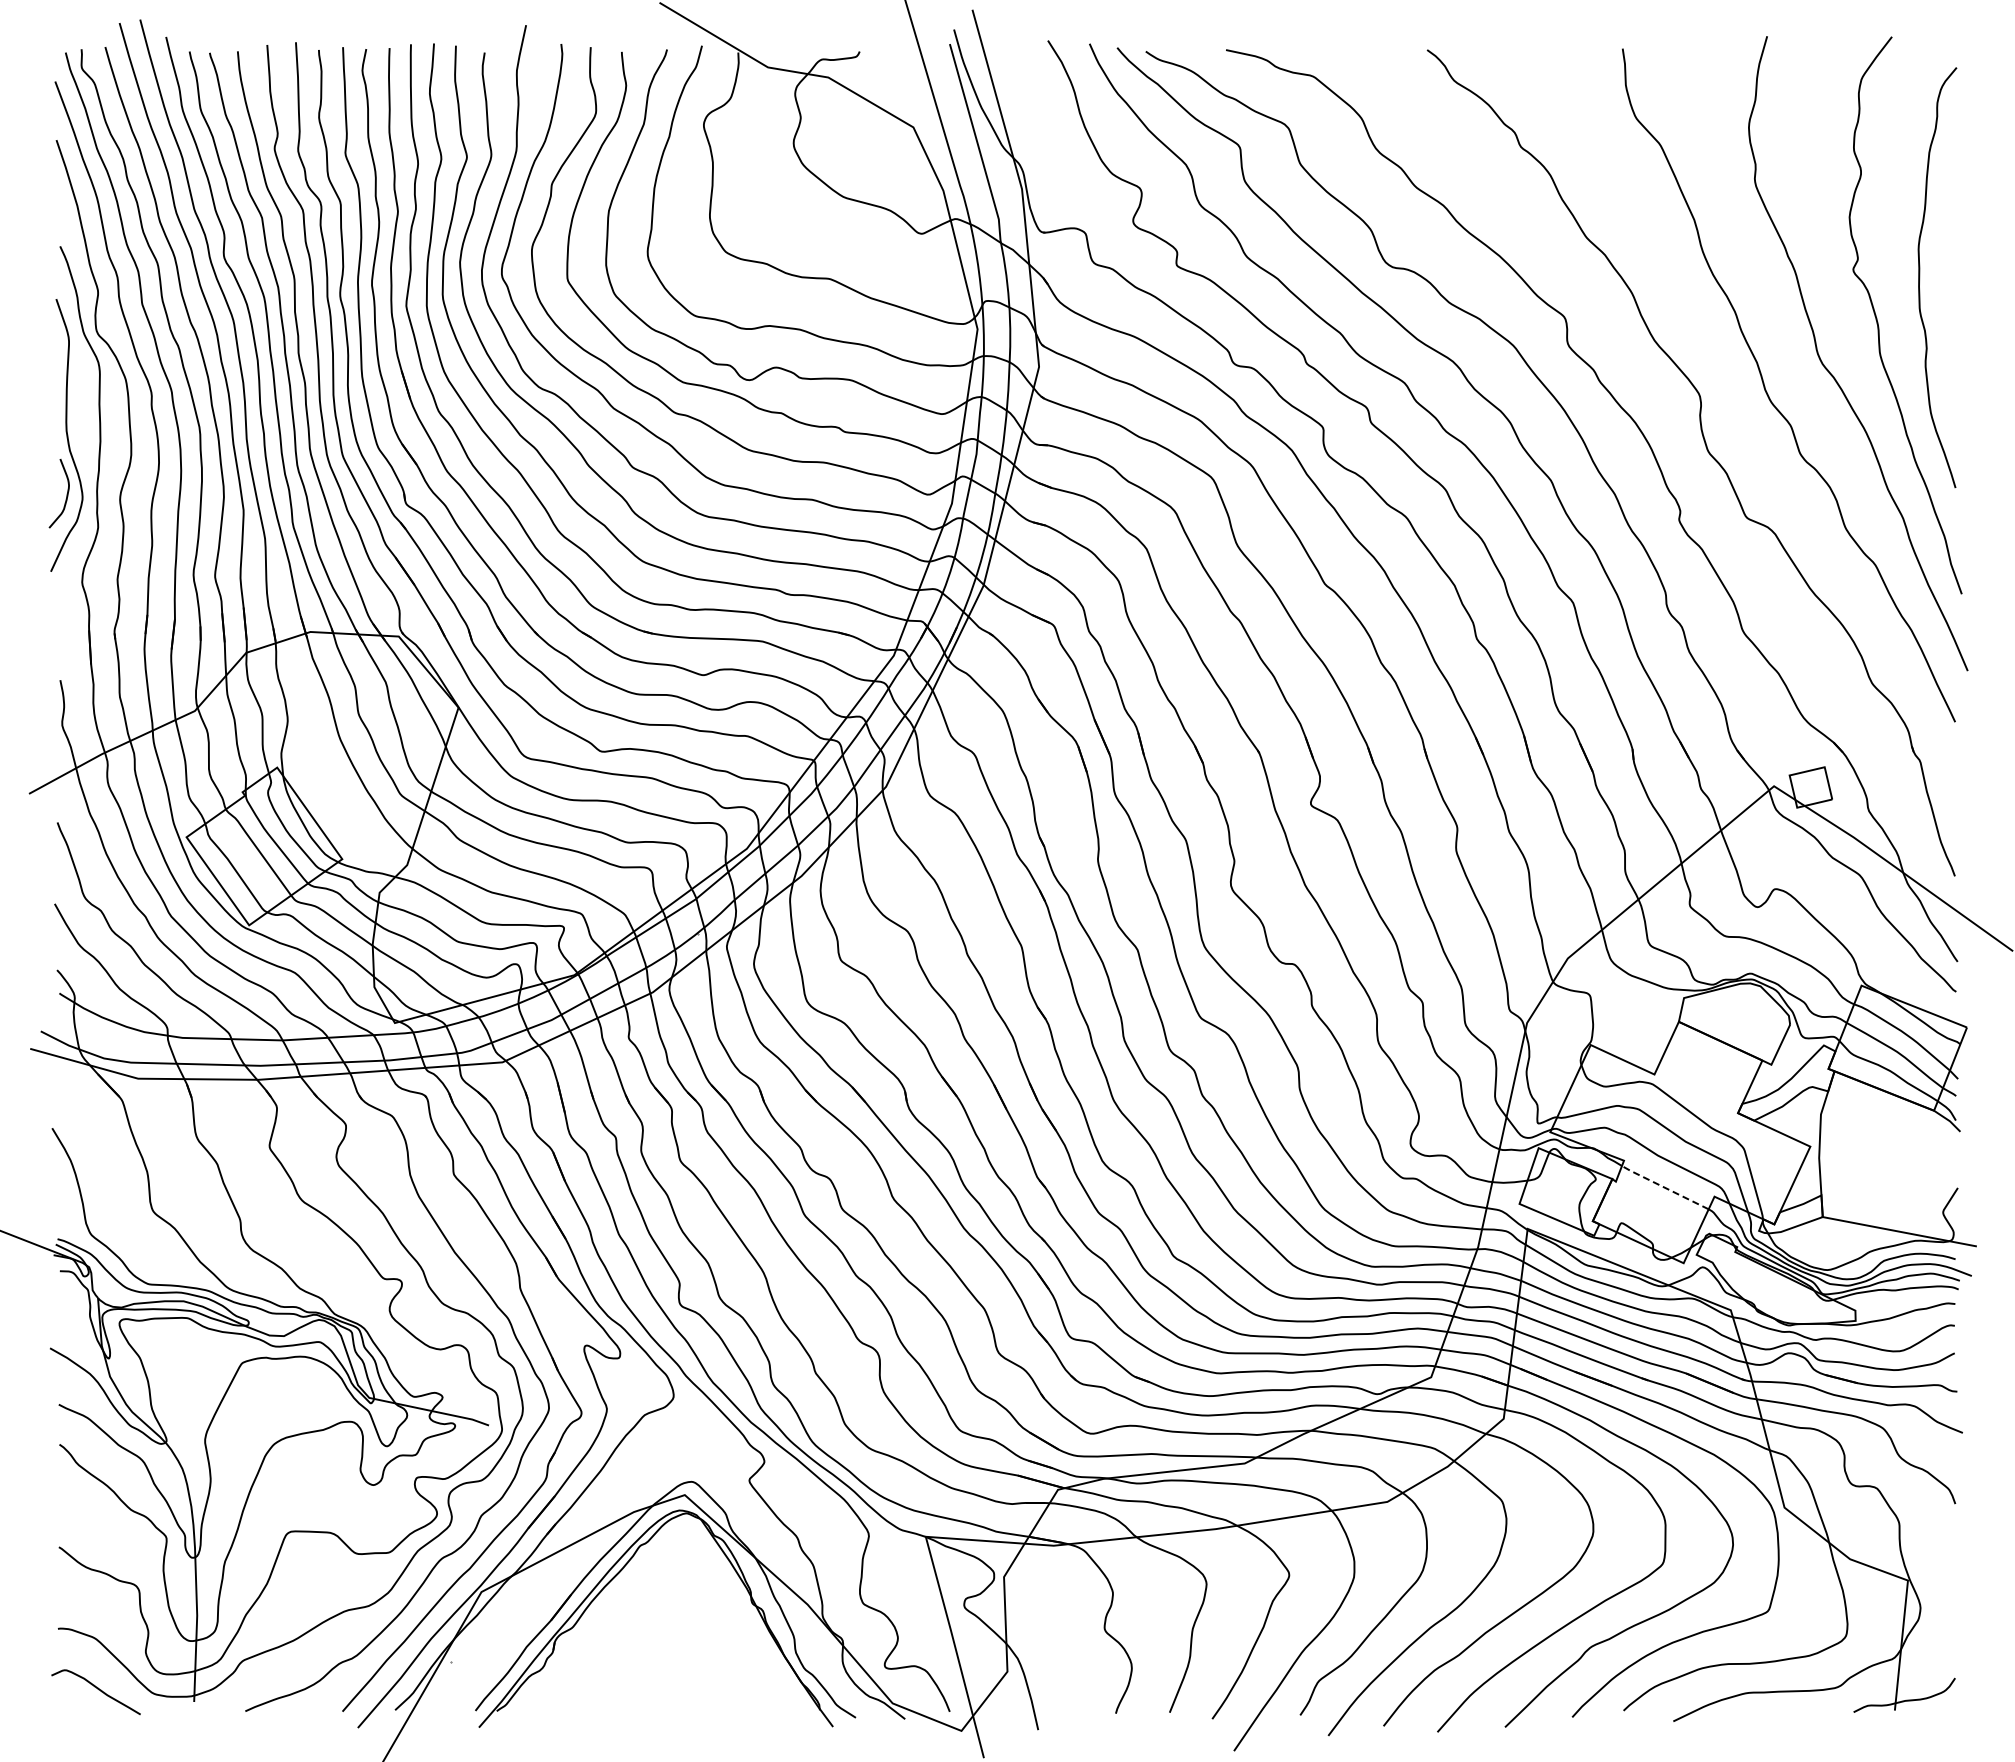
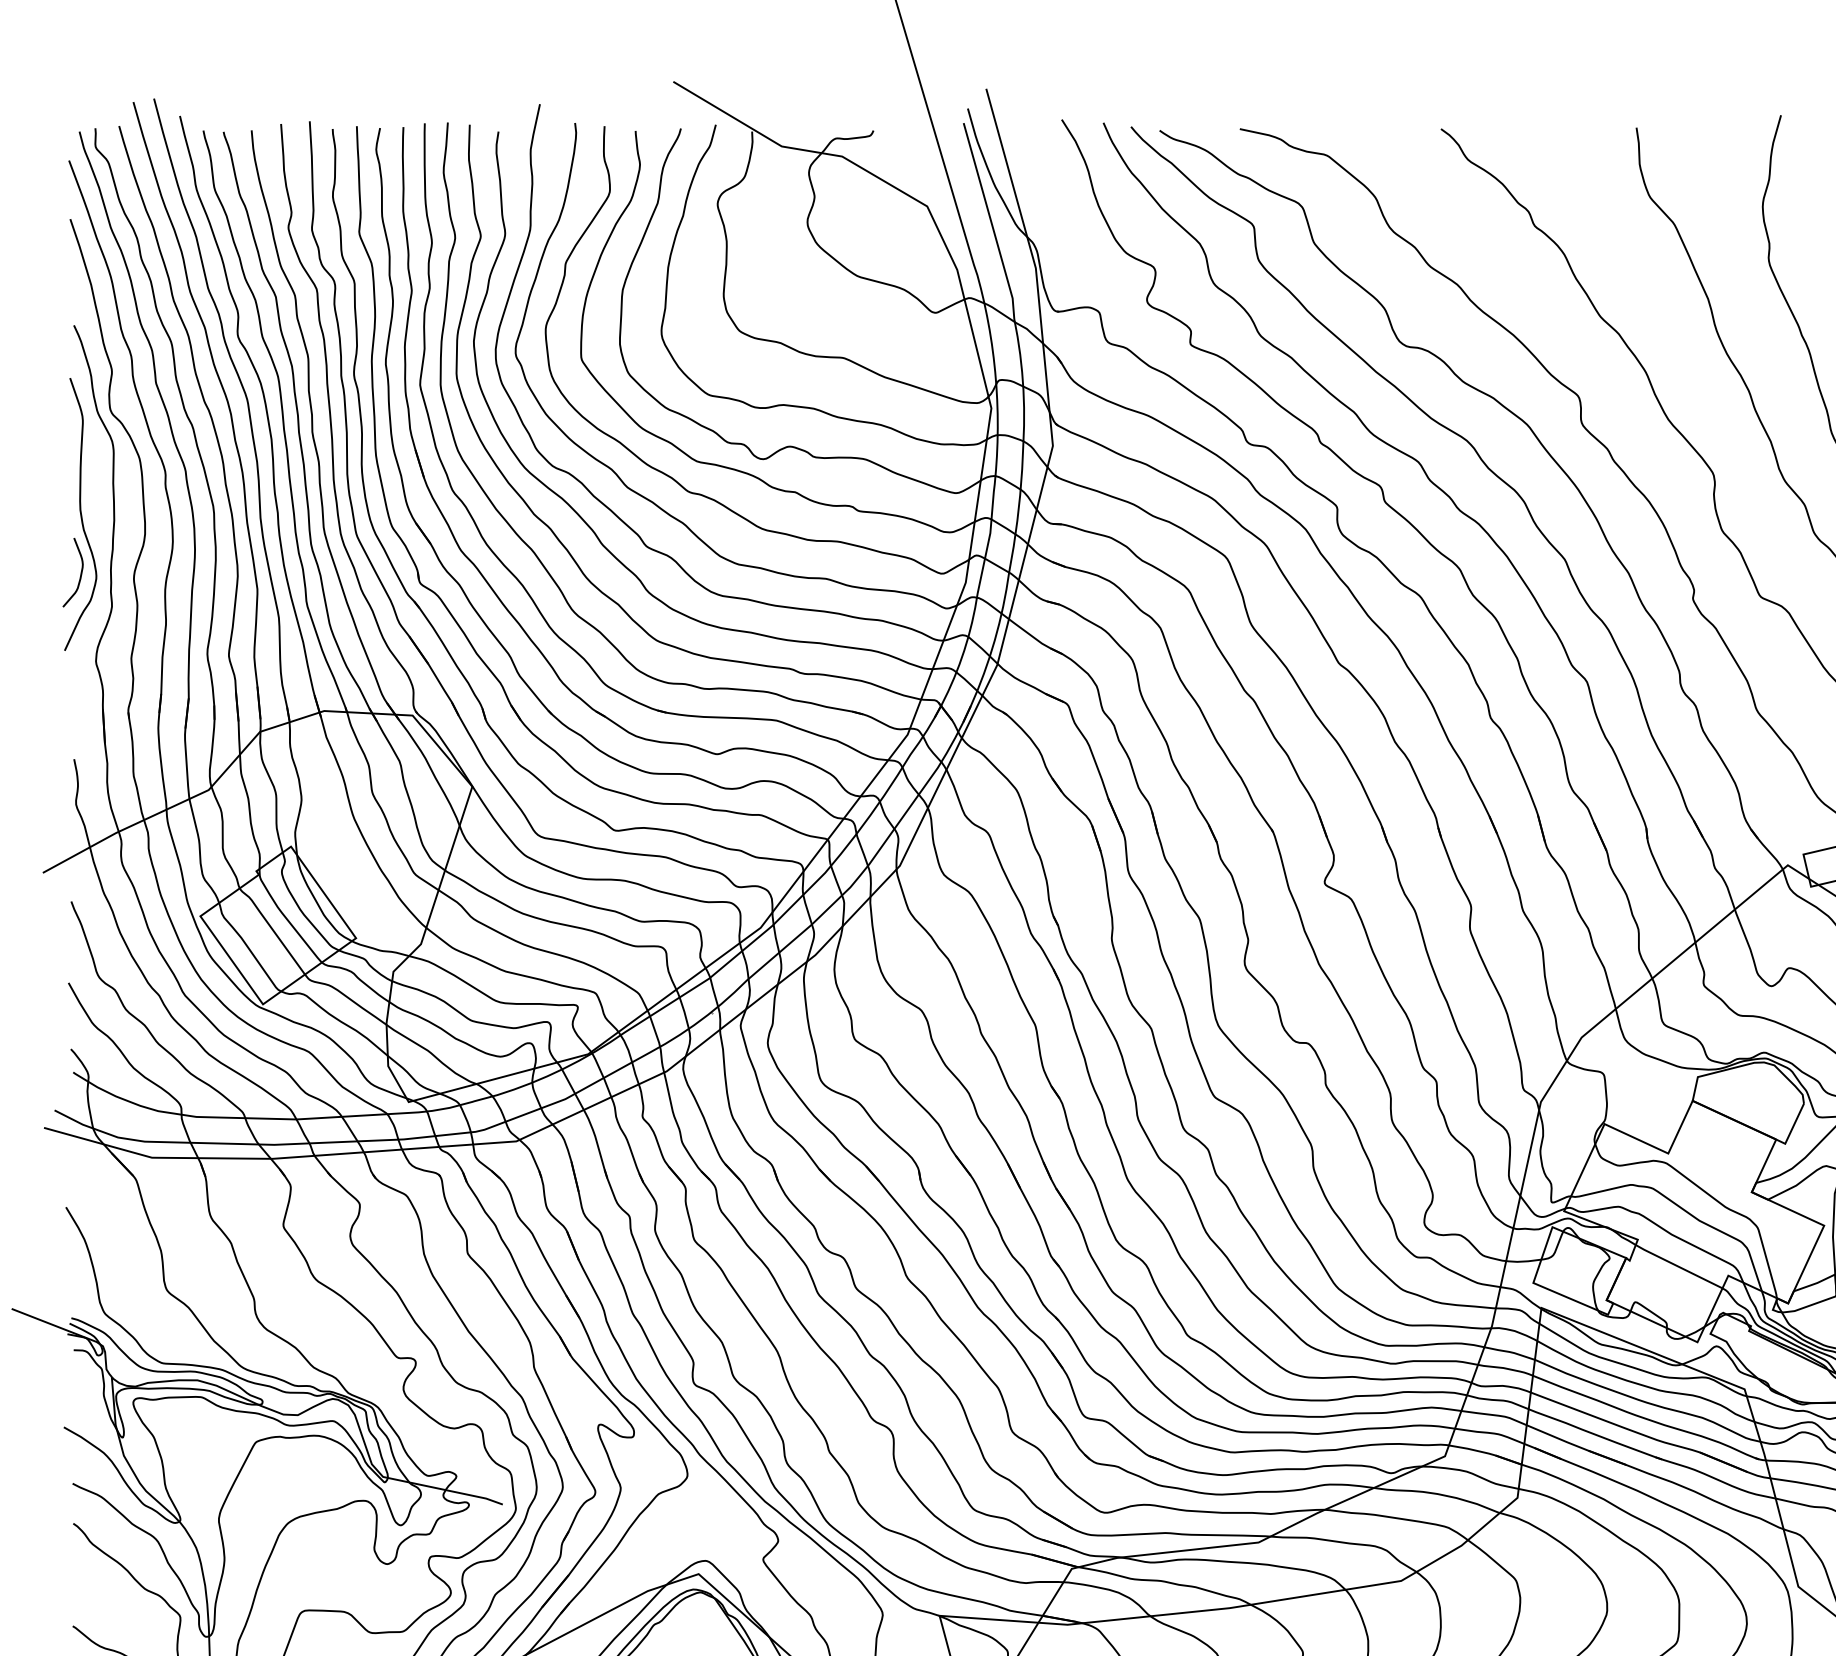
line: (1664, 1187) -> (1678, 1266), dashed -> solid

